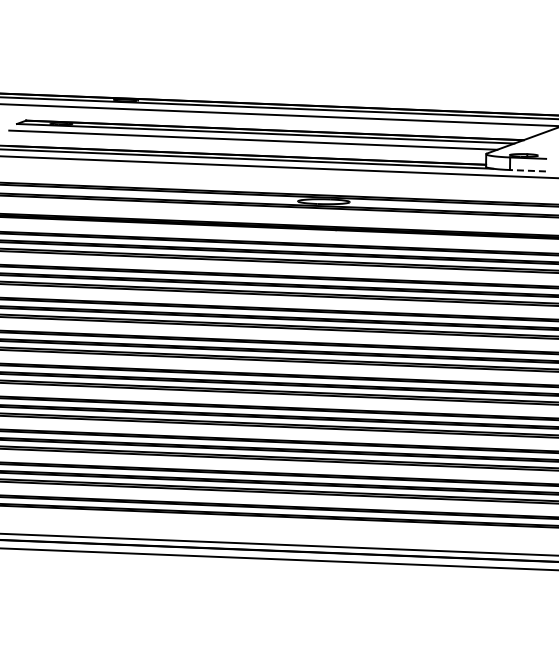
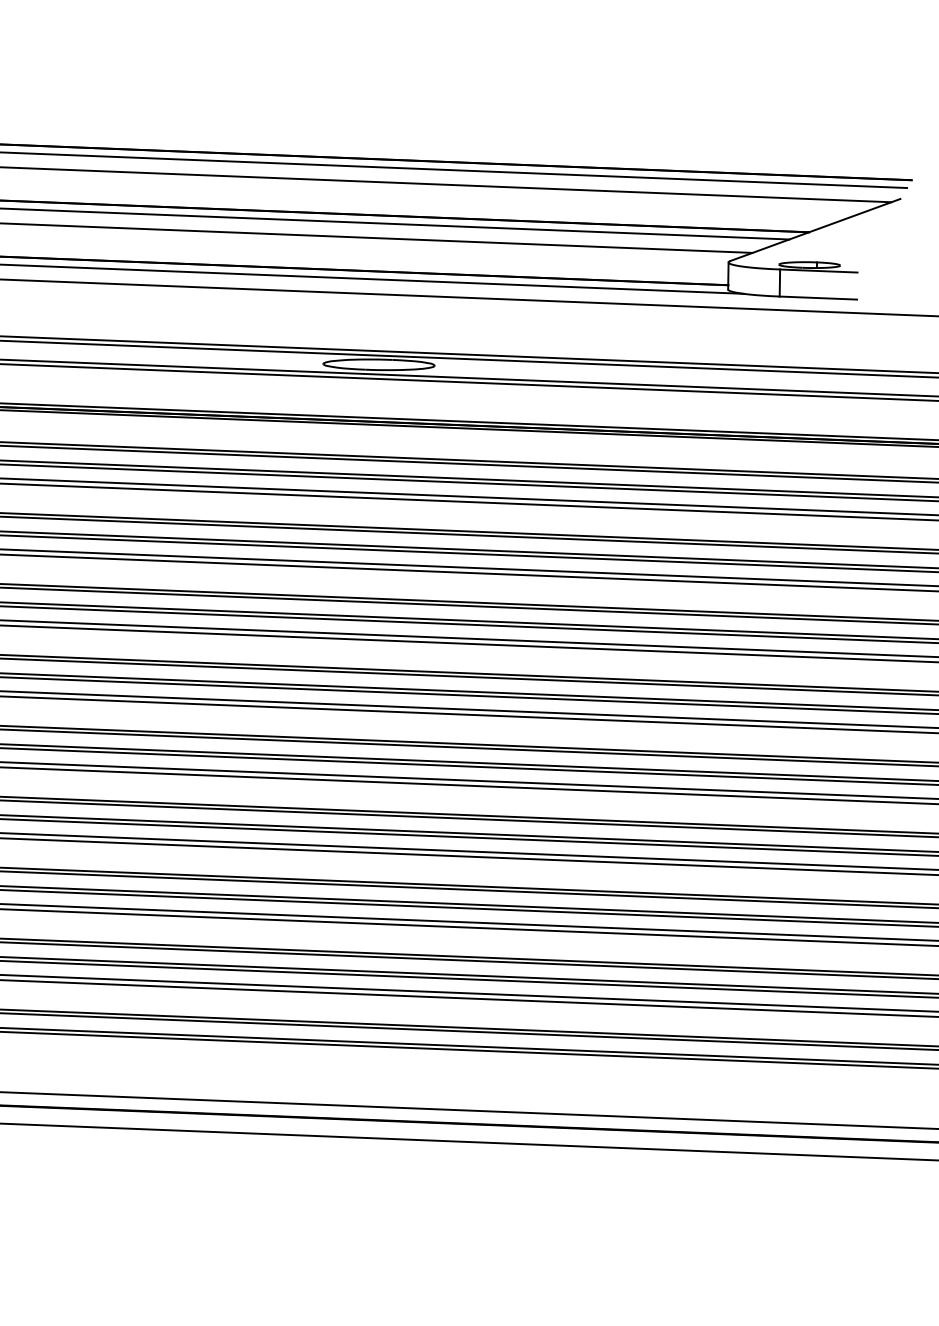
line: (527, 170) -> (817, 297), dashed -> solid

